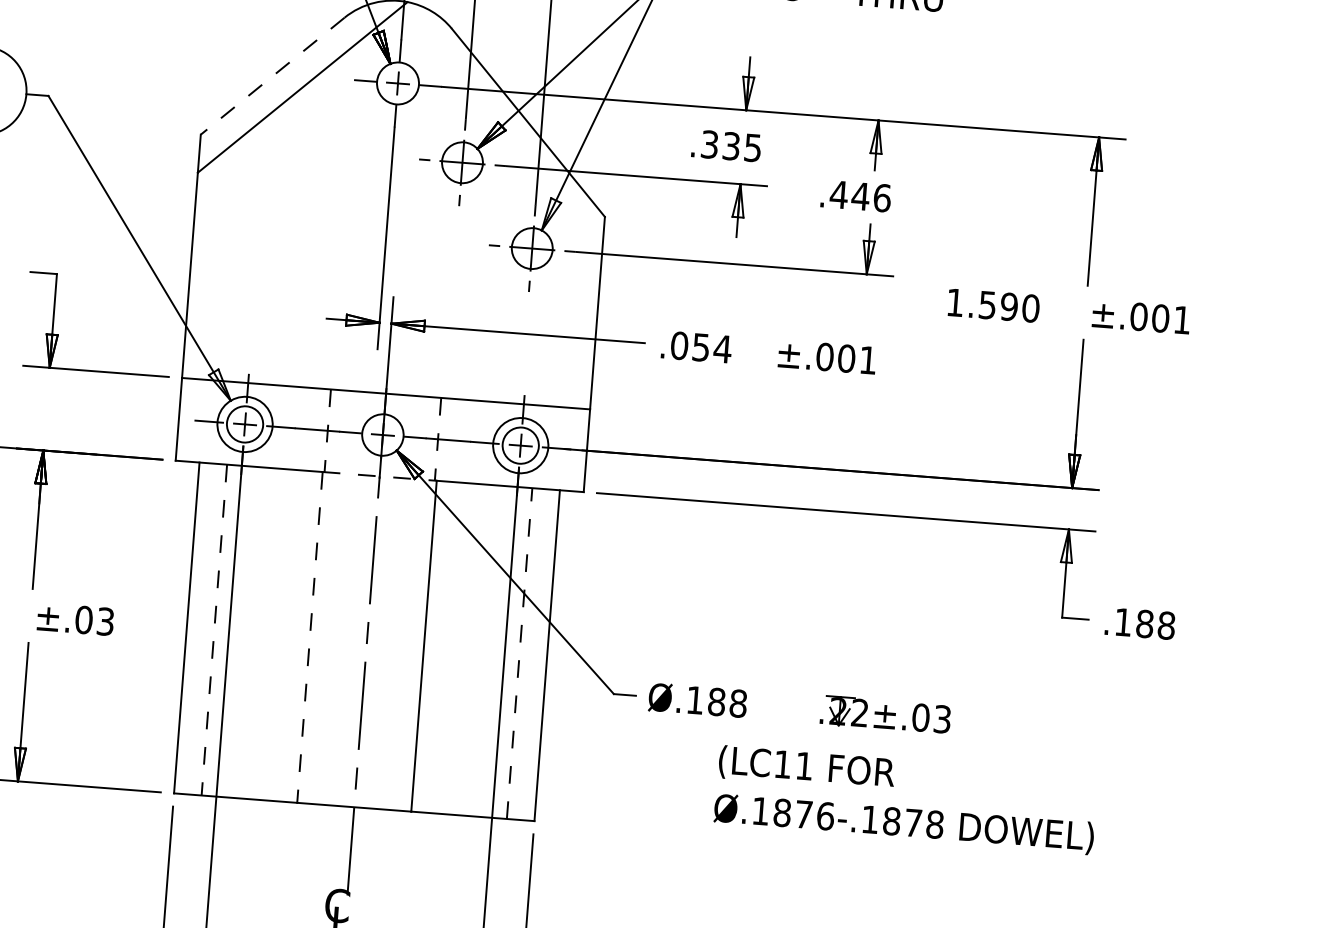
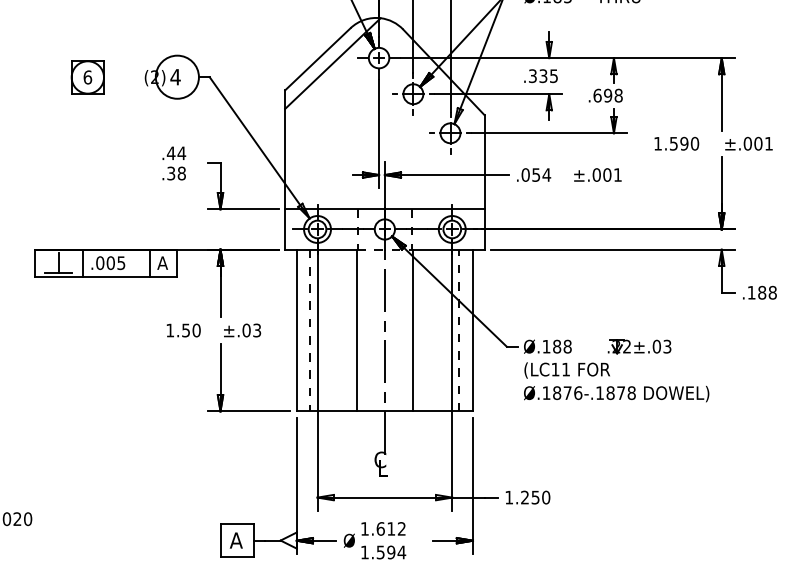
line: (271, 76) -> (317, 59), dashed -> solid
text: (859, 195) -> (607, 95), .446 -> .698
line: (310, 637) -> (357, 330), dashed -> solid
text: (905, 800) -> (616, 382), moved

